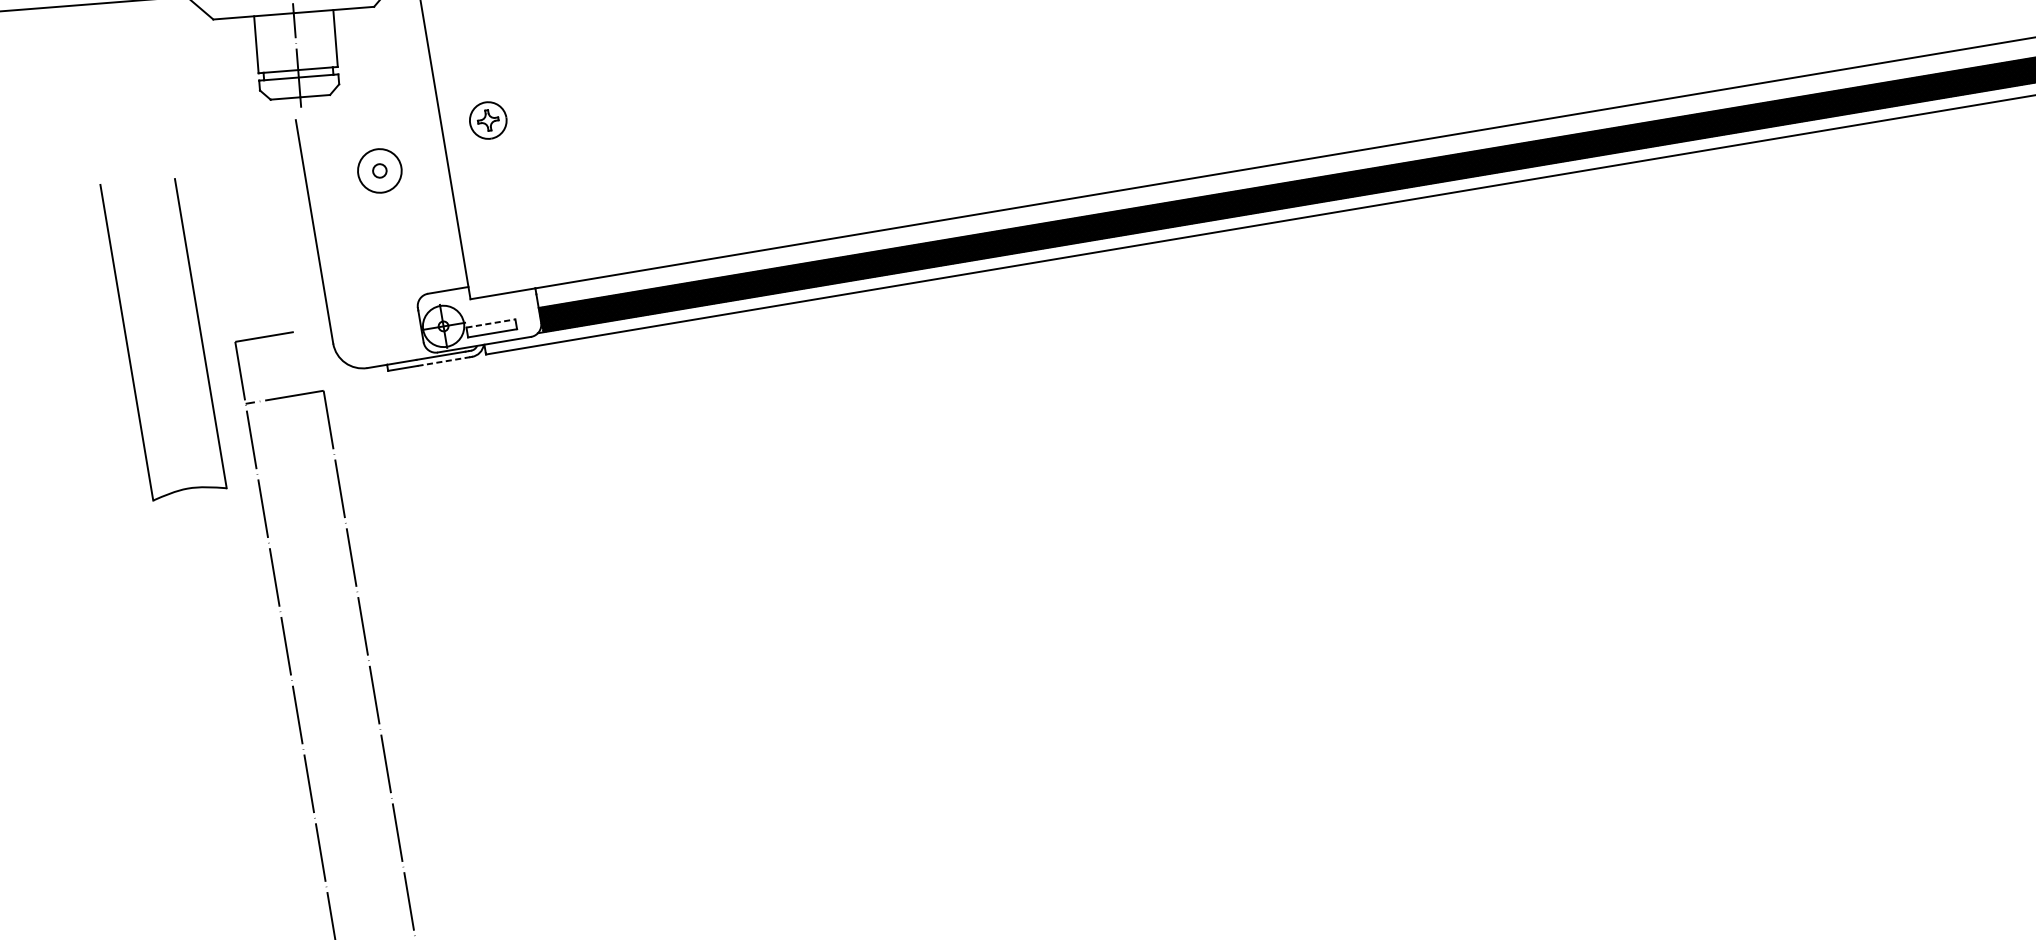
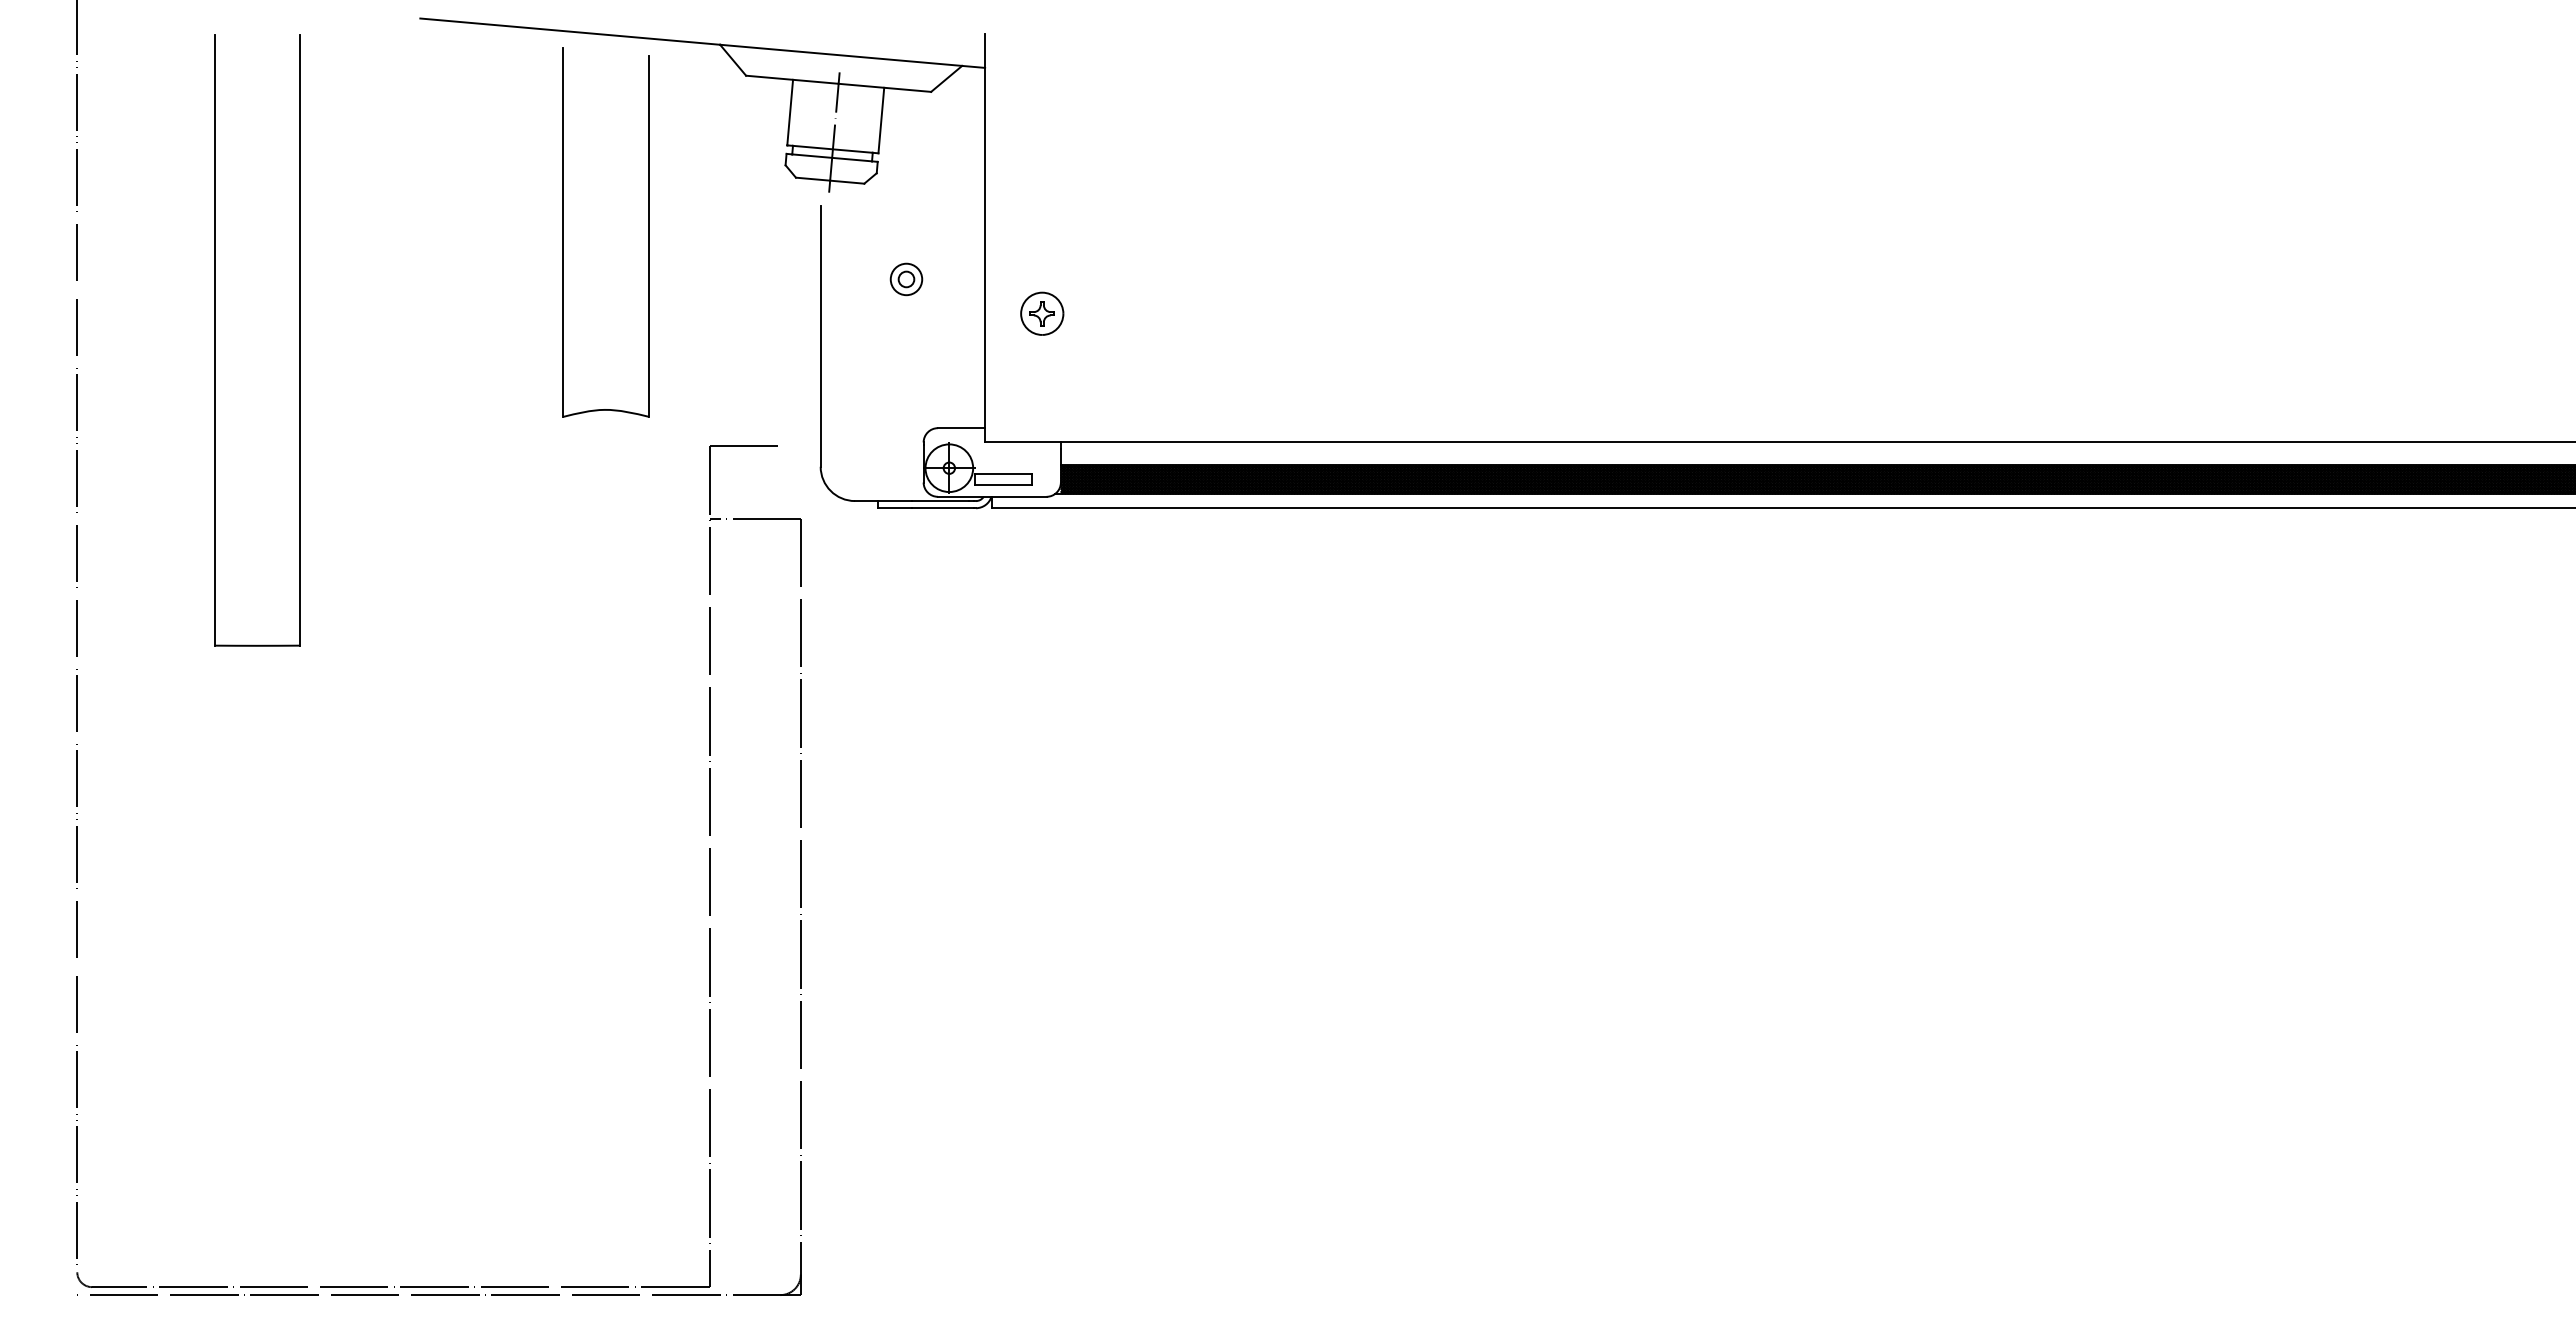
part: (488, 120) -> (1042, 313), moved
circle: (379, 170) -> (906, 279), size x0.62
line: (490, 323) -> (1003, 473), dashed -> solid
part: (126, 342) -> (563, 232), moved
line: (443, 361) -> (942, 508), dashed -> solid

